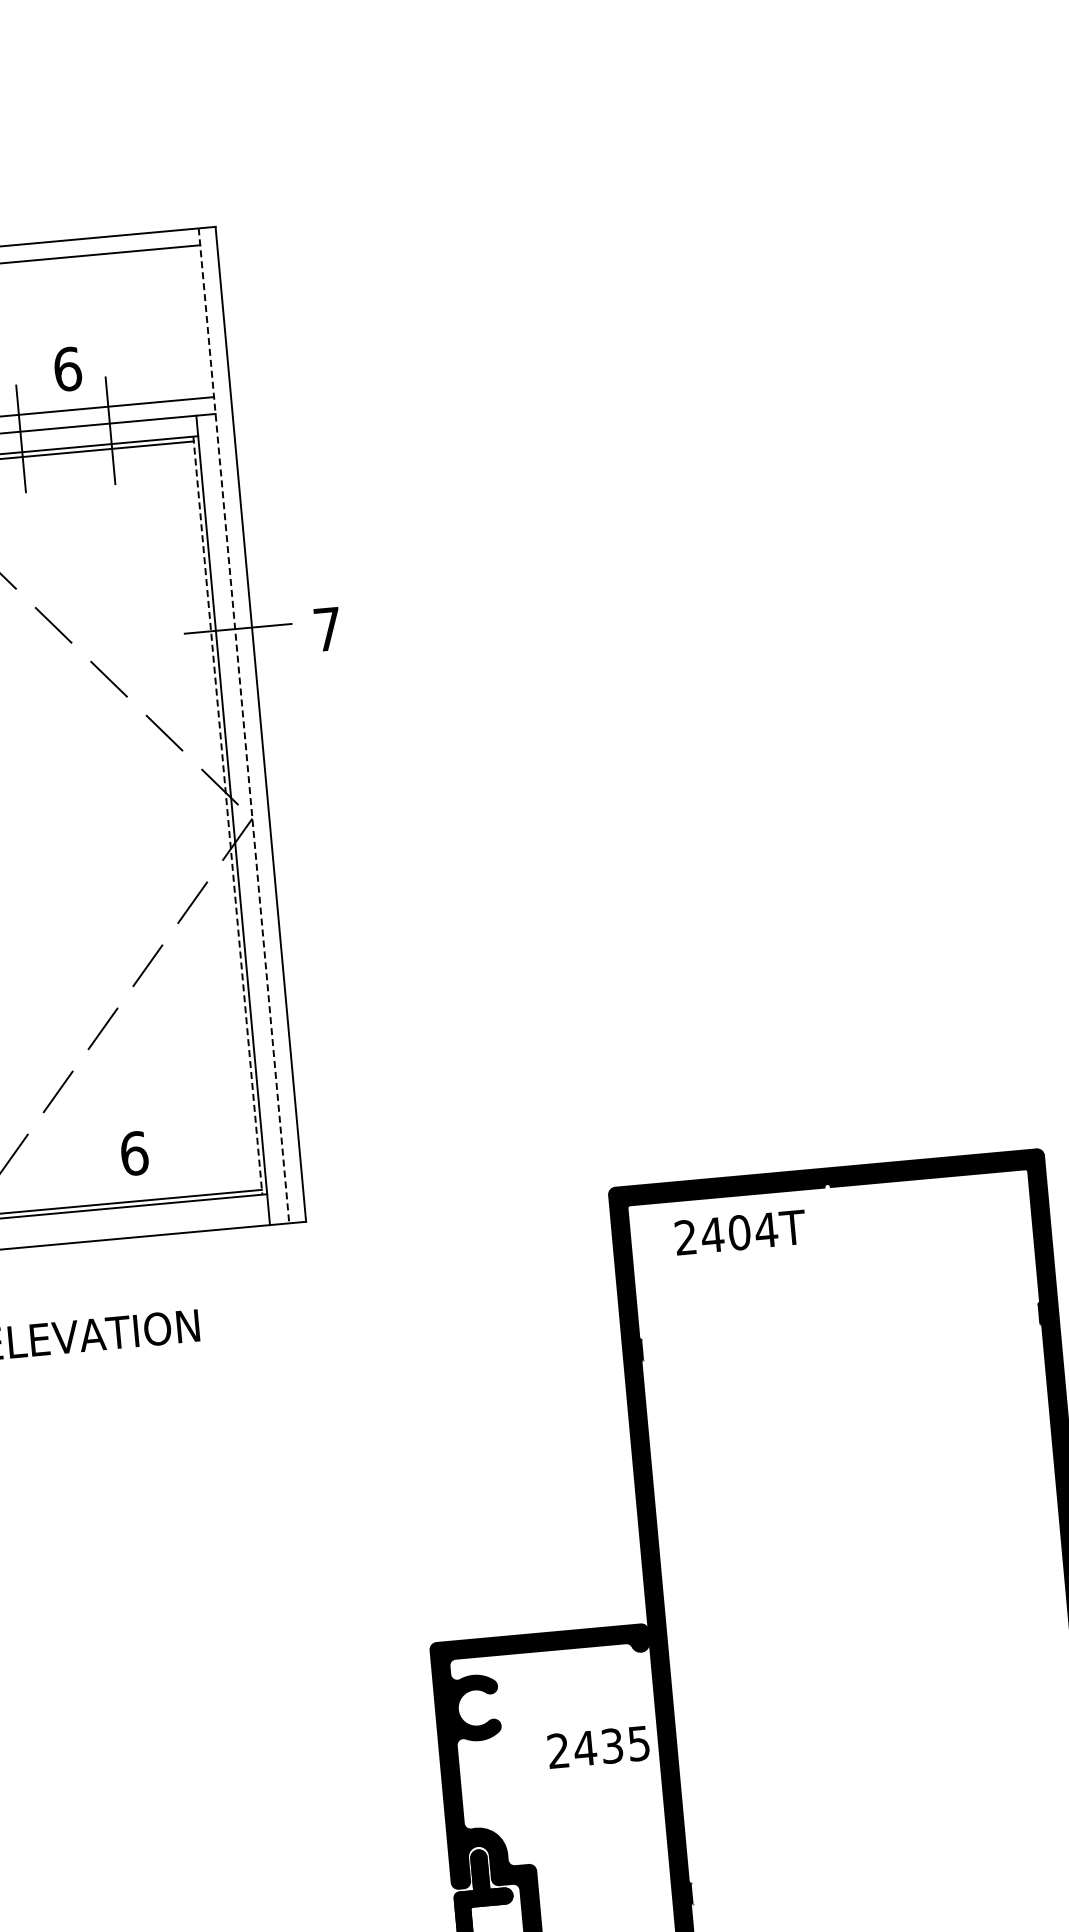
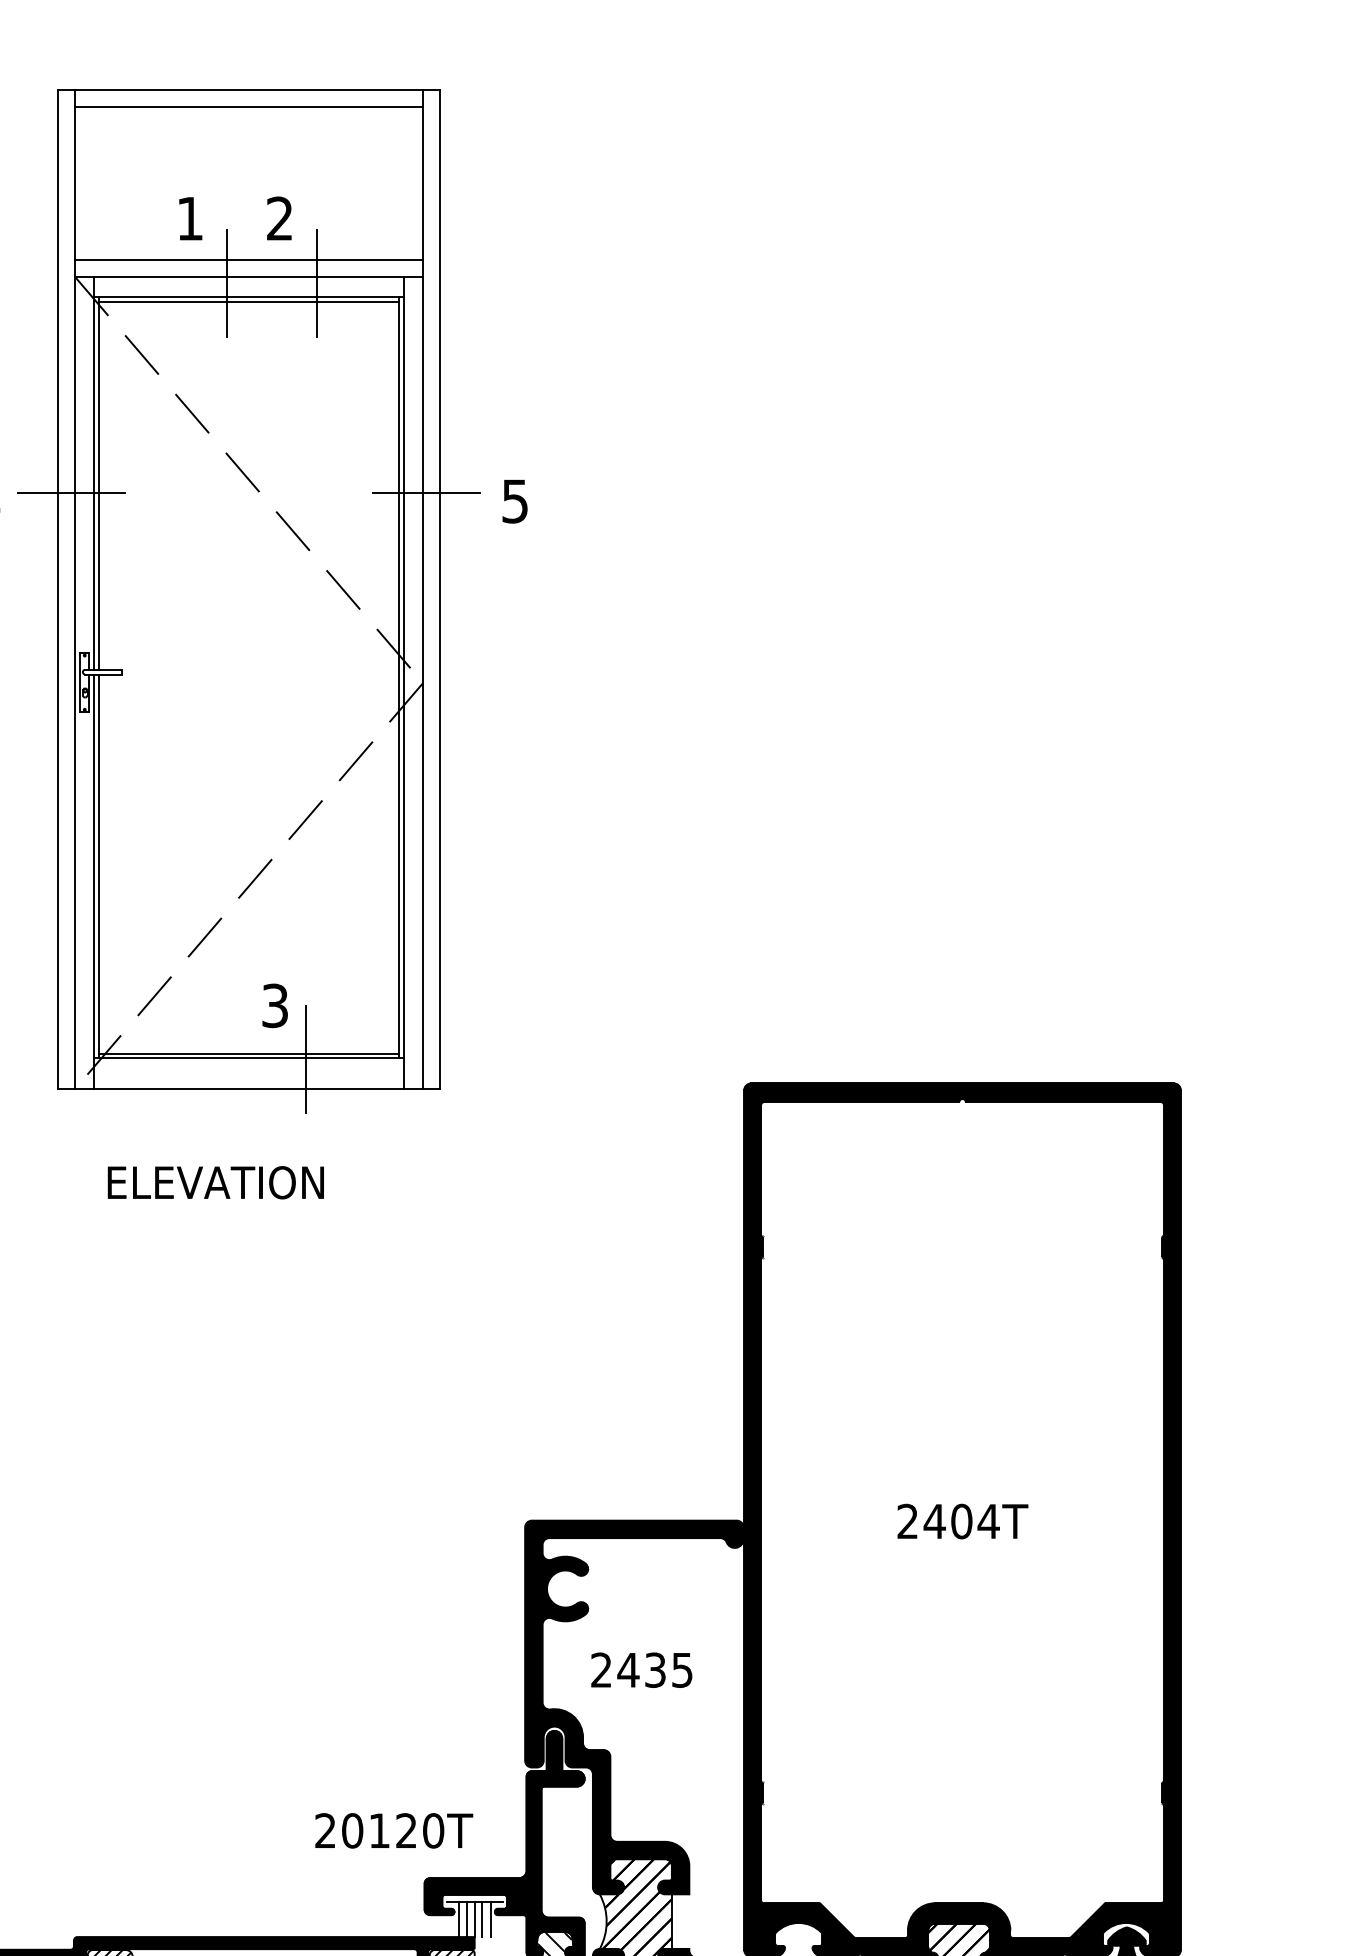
text: (68, 368) -> (280, 218), 6 -> 2
text: (326, 629) -> (514, 501), 7 -> 5
line: (244, 725) -> (423, 589), dashed -> solid
line: (227, 815) -> (398, 677), dashed -> solid
text: (134, 1153) -> (275, 1005), 6 -> 3
line: (169, 1204) -> (305, 1059), added
text: (740, 1232) -> (962, 1521), moved
text: (598, 1746) -> (641, 1669), moved

